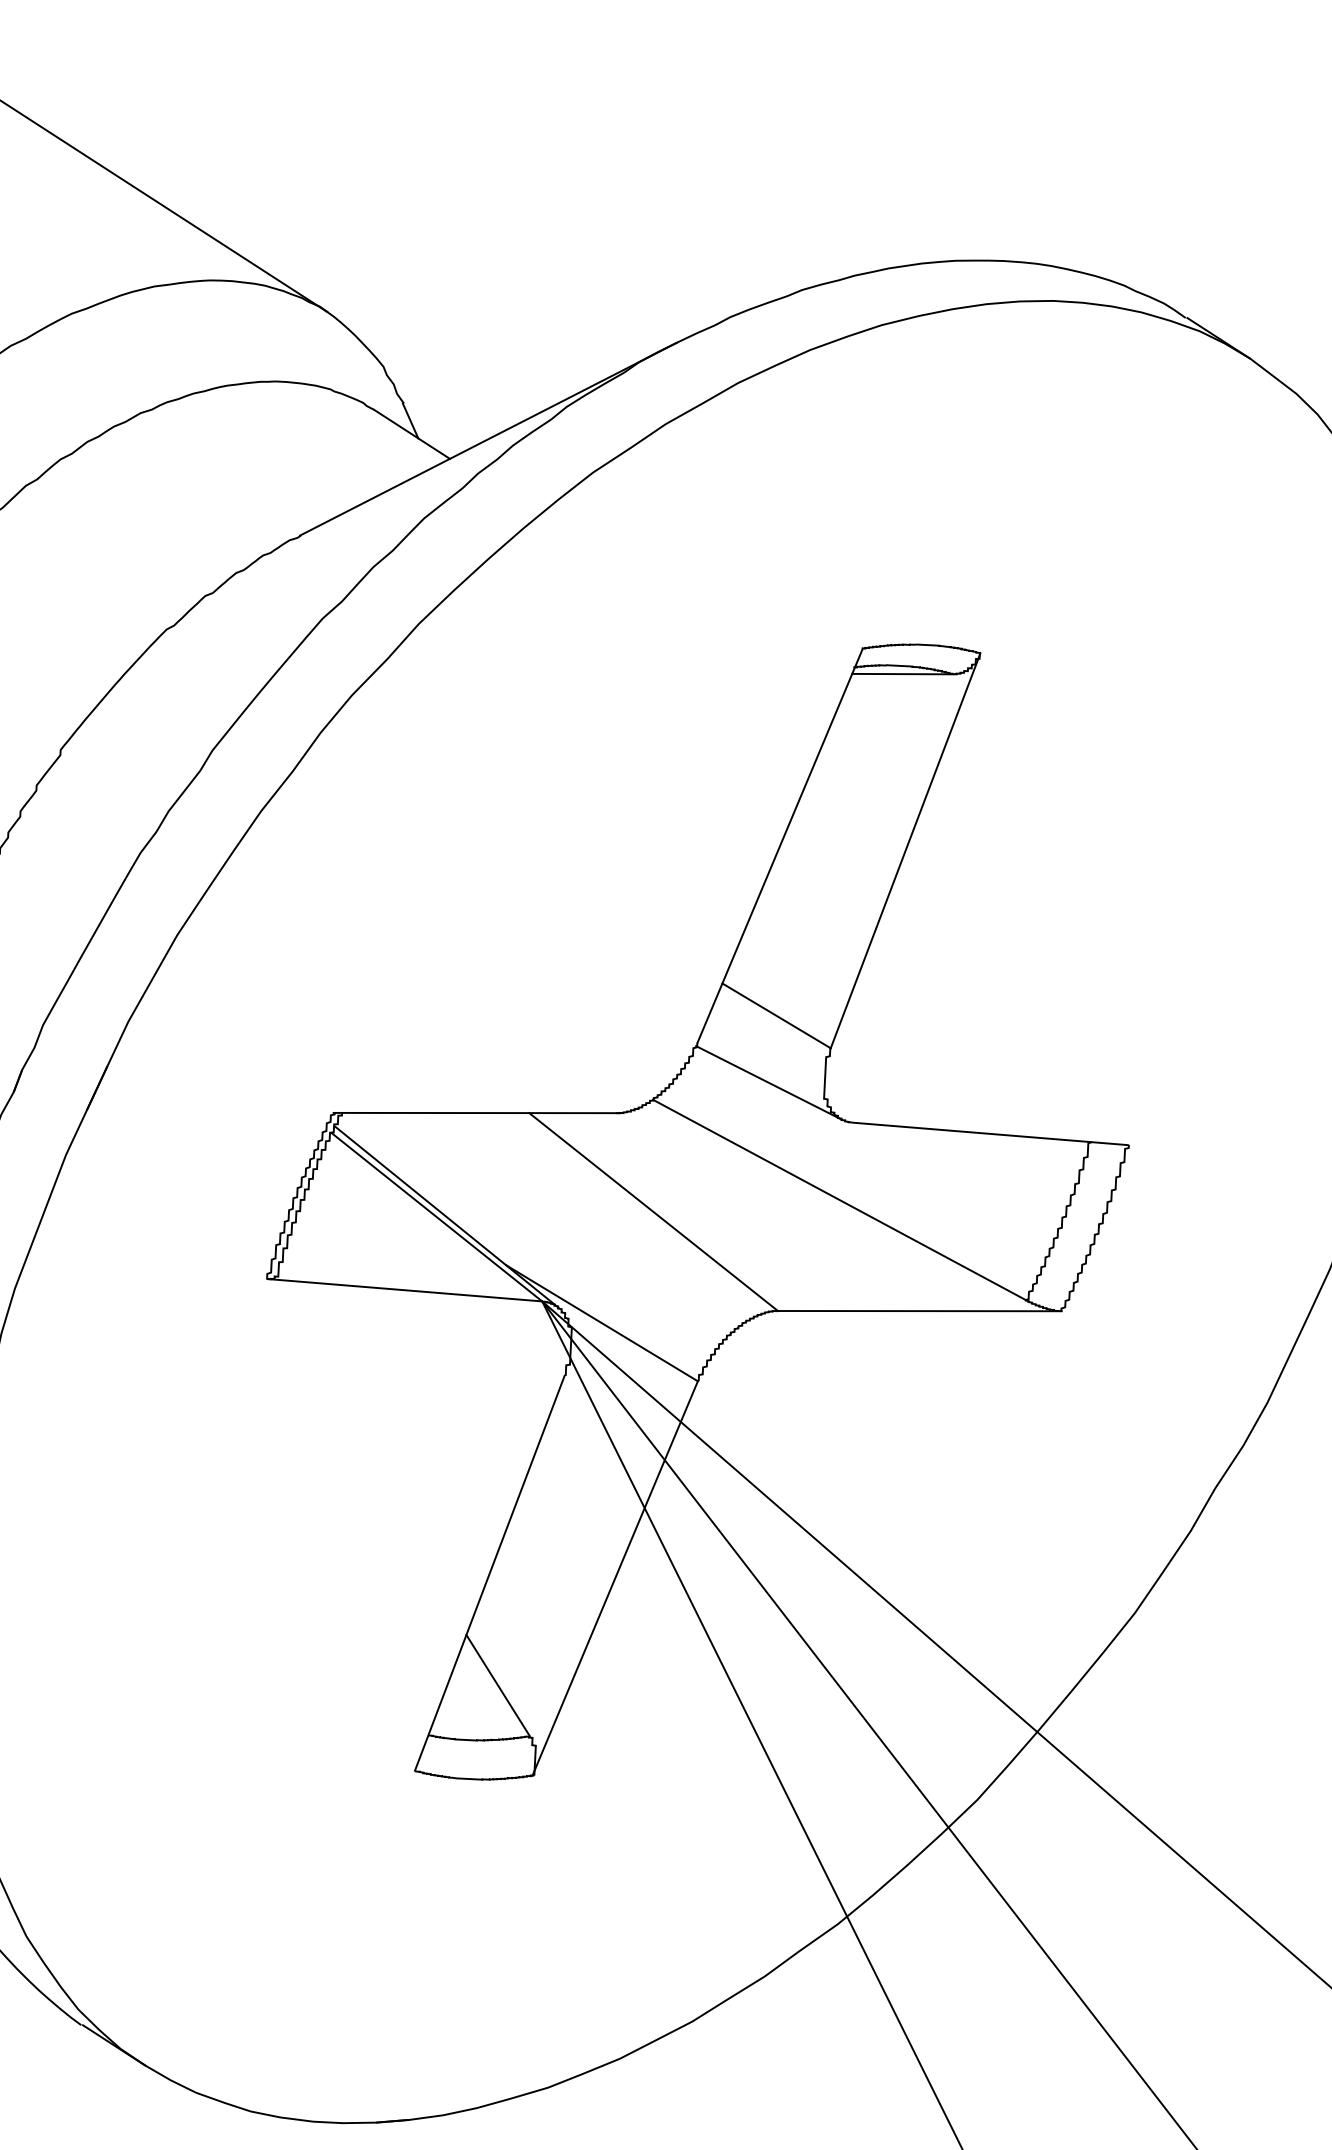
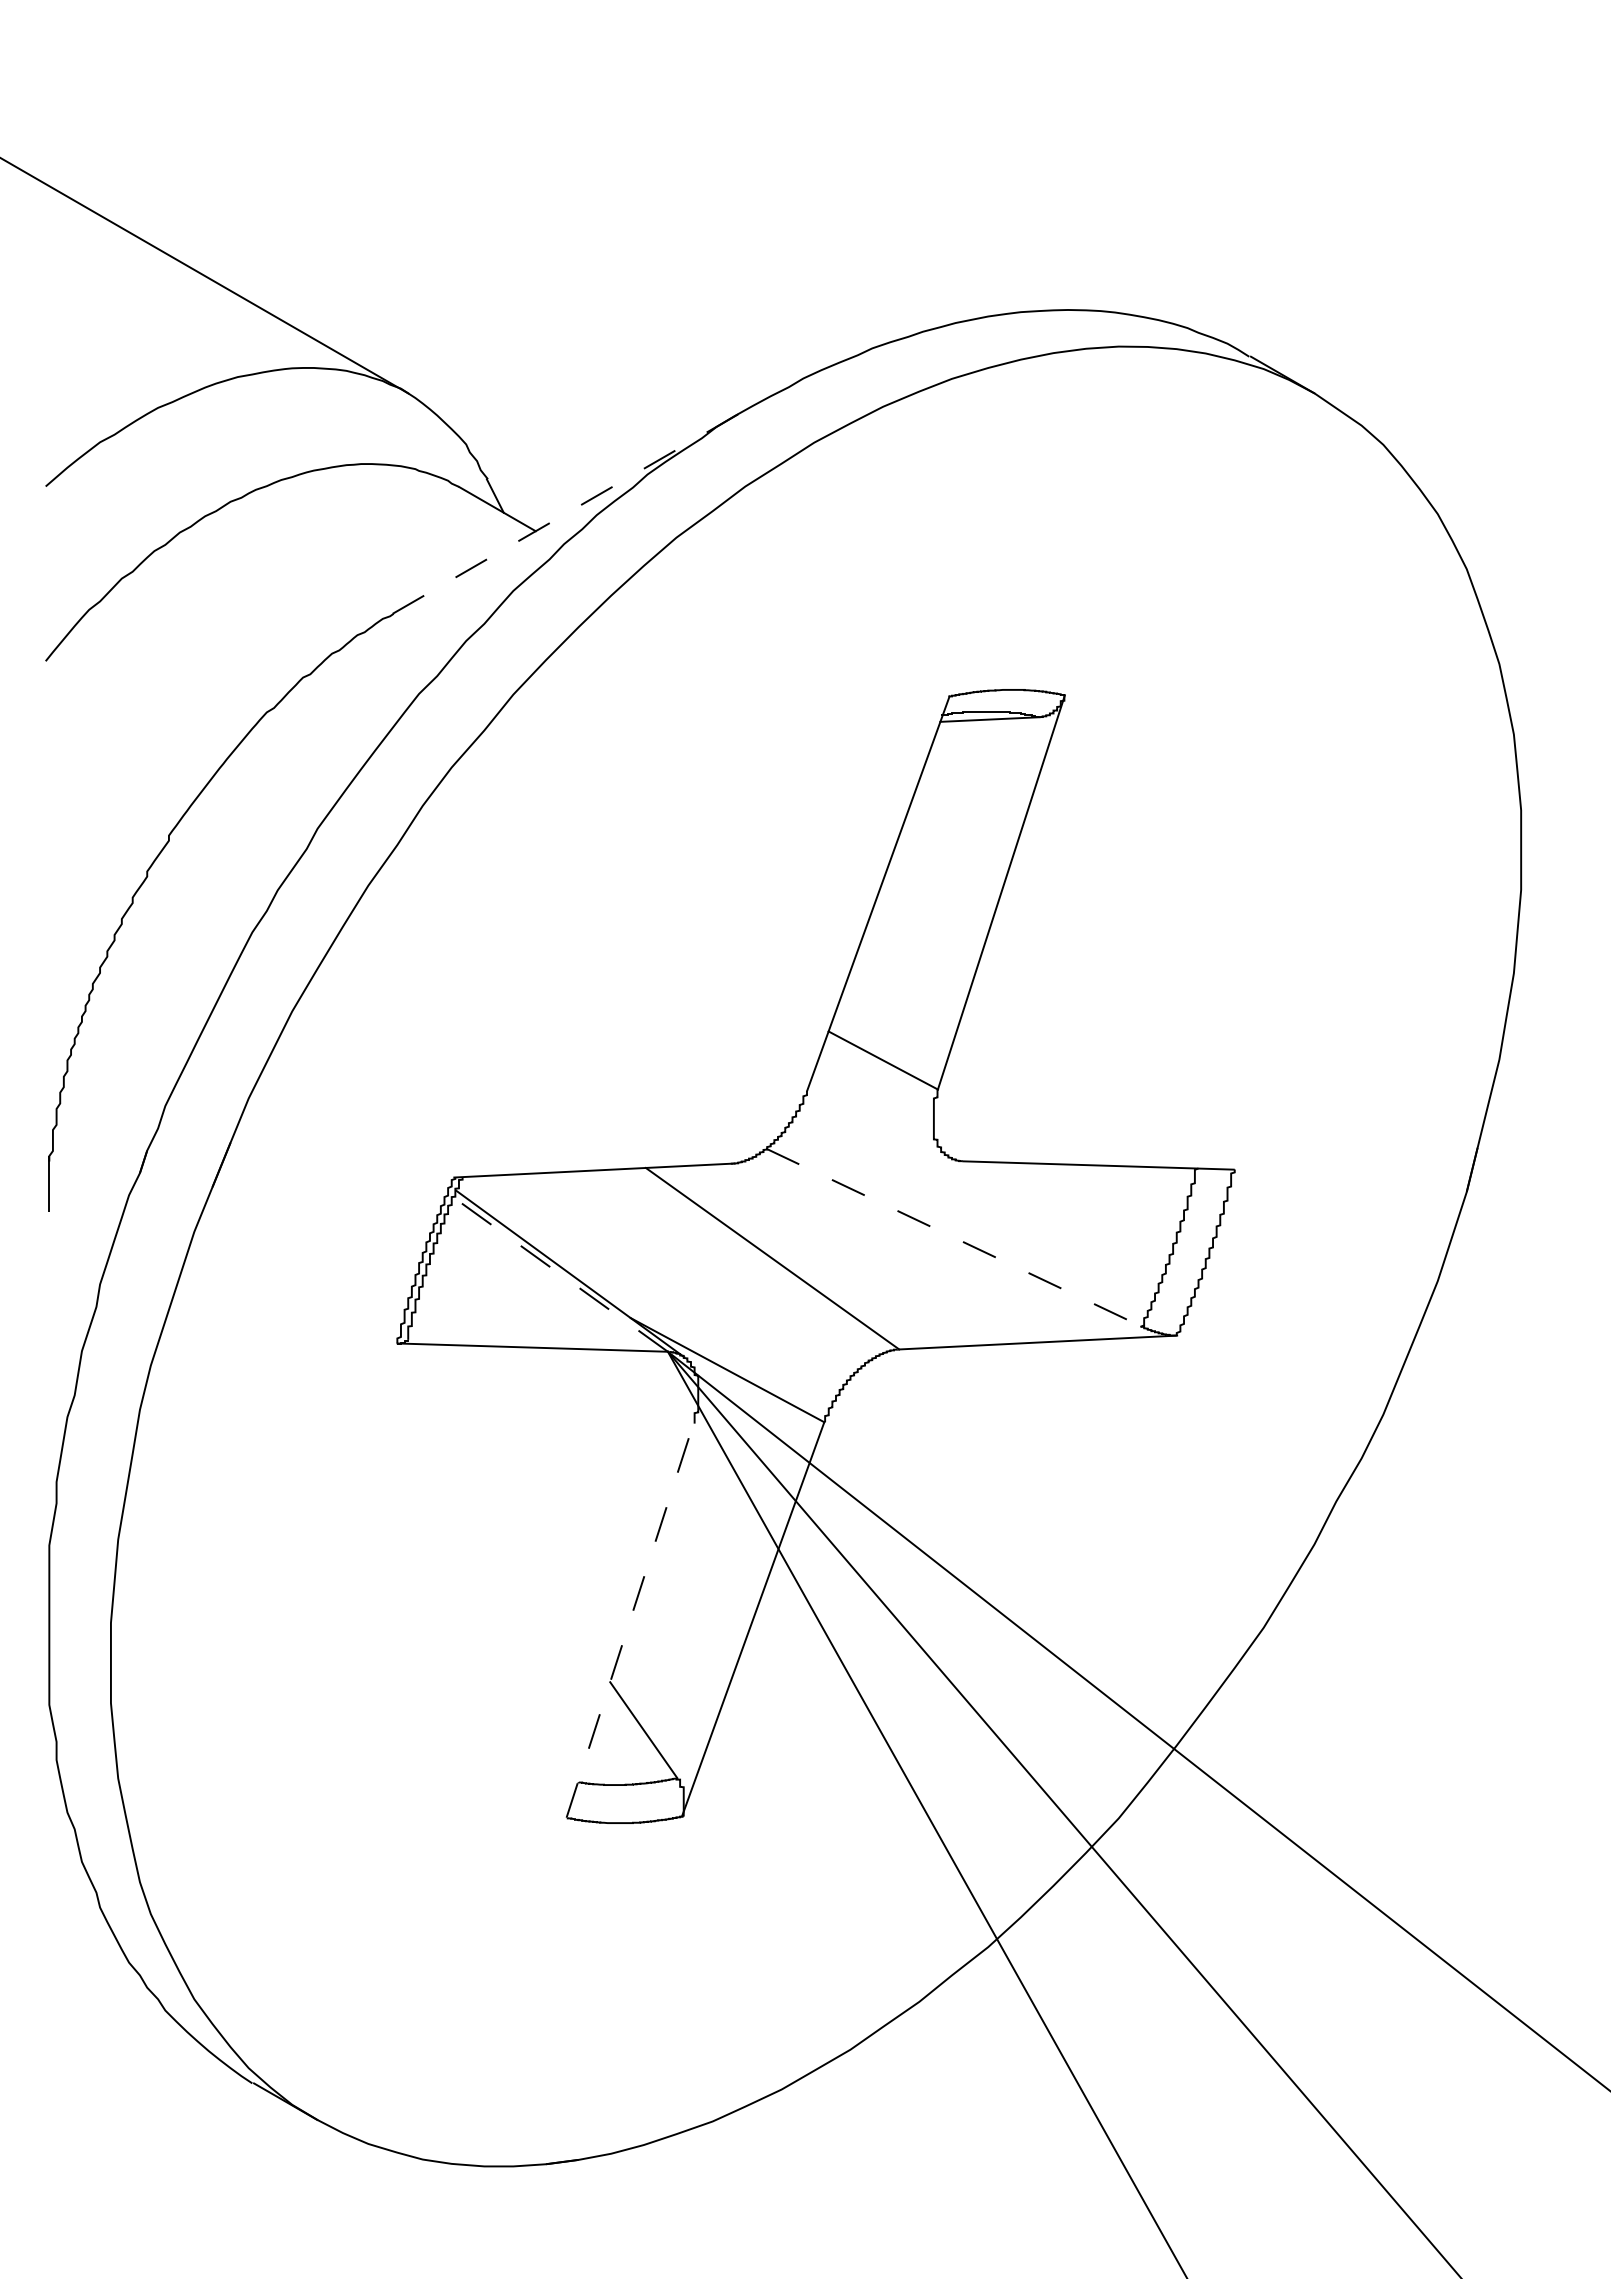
line: (488, 438) -> (572, 509), solid -> dashed
line: (768, 1082) -> (878, 1126), removed
line: (840, 1199) -> (954, 1237), solid -> dashed
line: (436, 1217) -> (560, 1274), solid -> dashed
line: (490, 1573) -> (630, 1620), solid -> dashed

